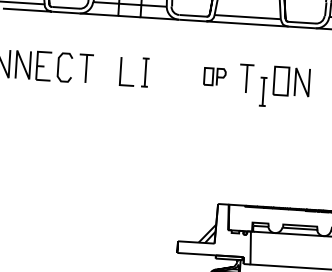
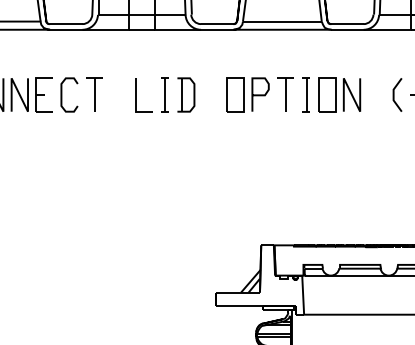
part: (163, 73) -> (186, 94), added
part: (214, 76) -> (247, 94), size x1.67
part: (262, 91) -> (305, 94), moved

